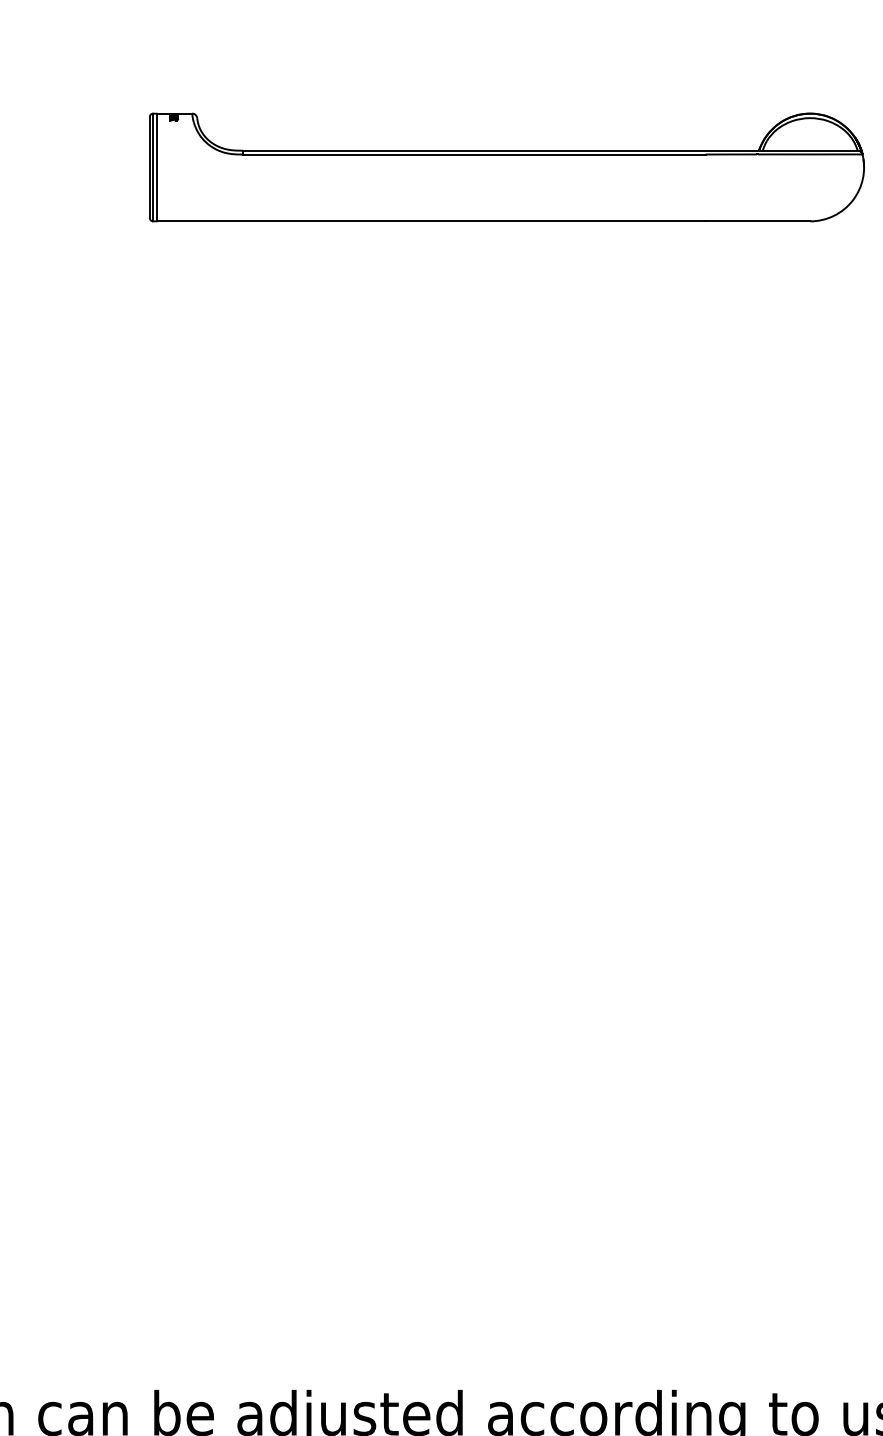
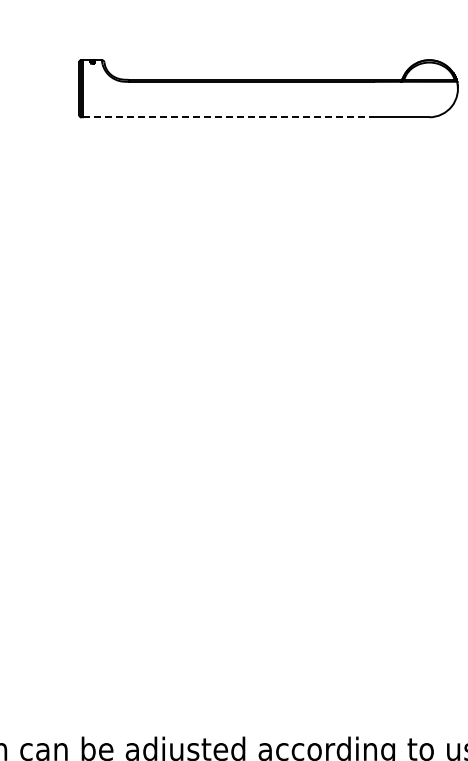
line: (431, 221) -> (228, 117), solid -> dashed

